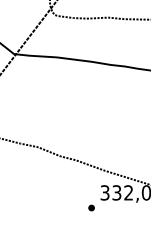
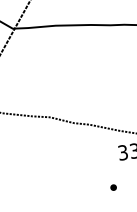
part: (91, 207) -> (113, 187), moved

